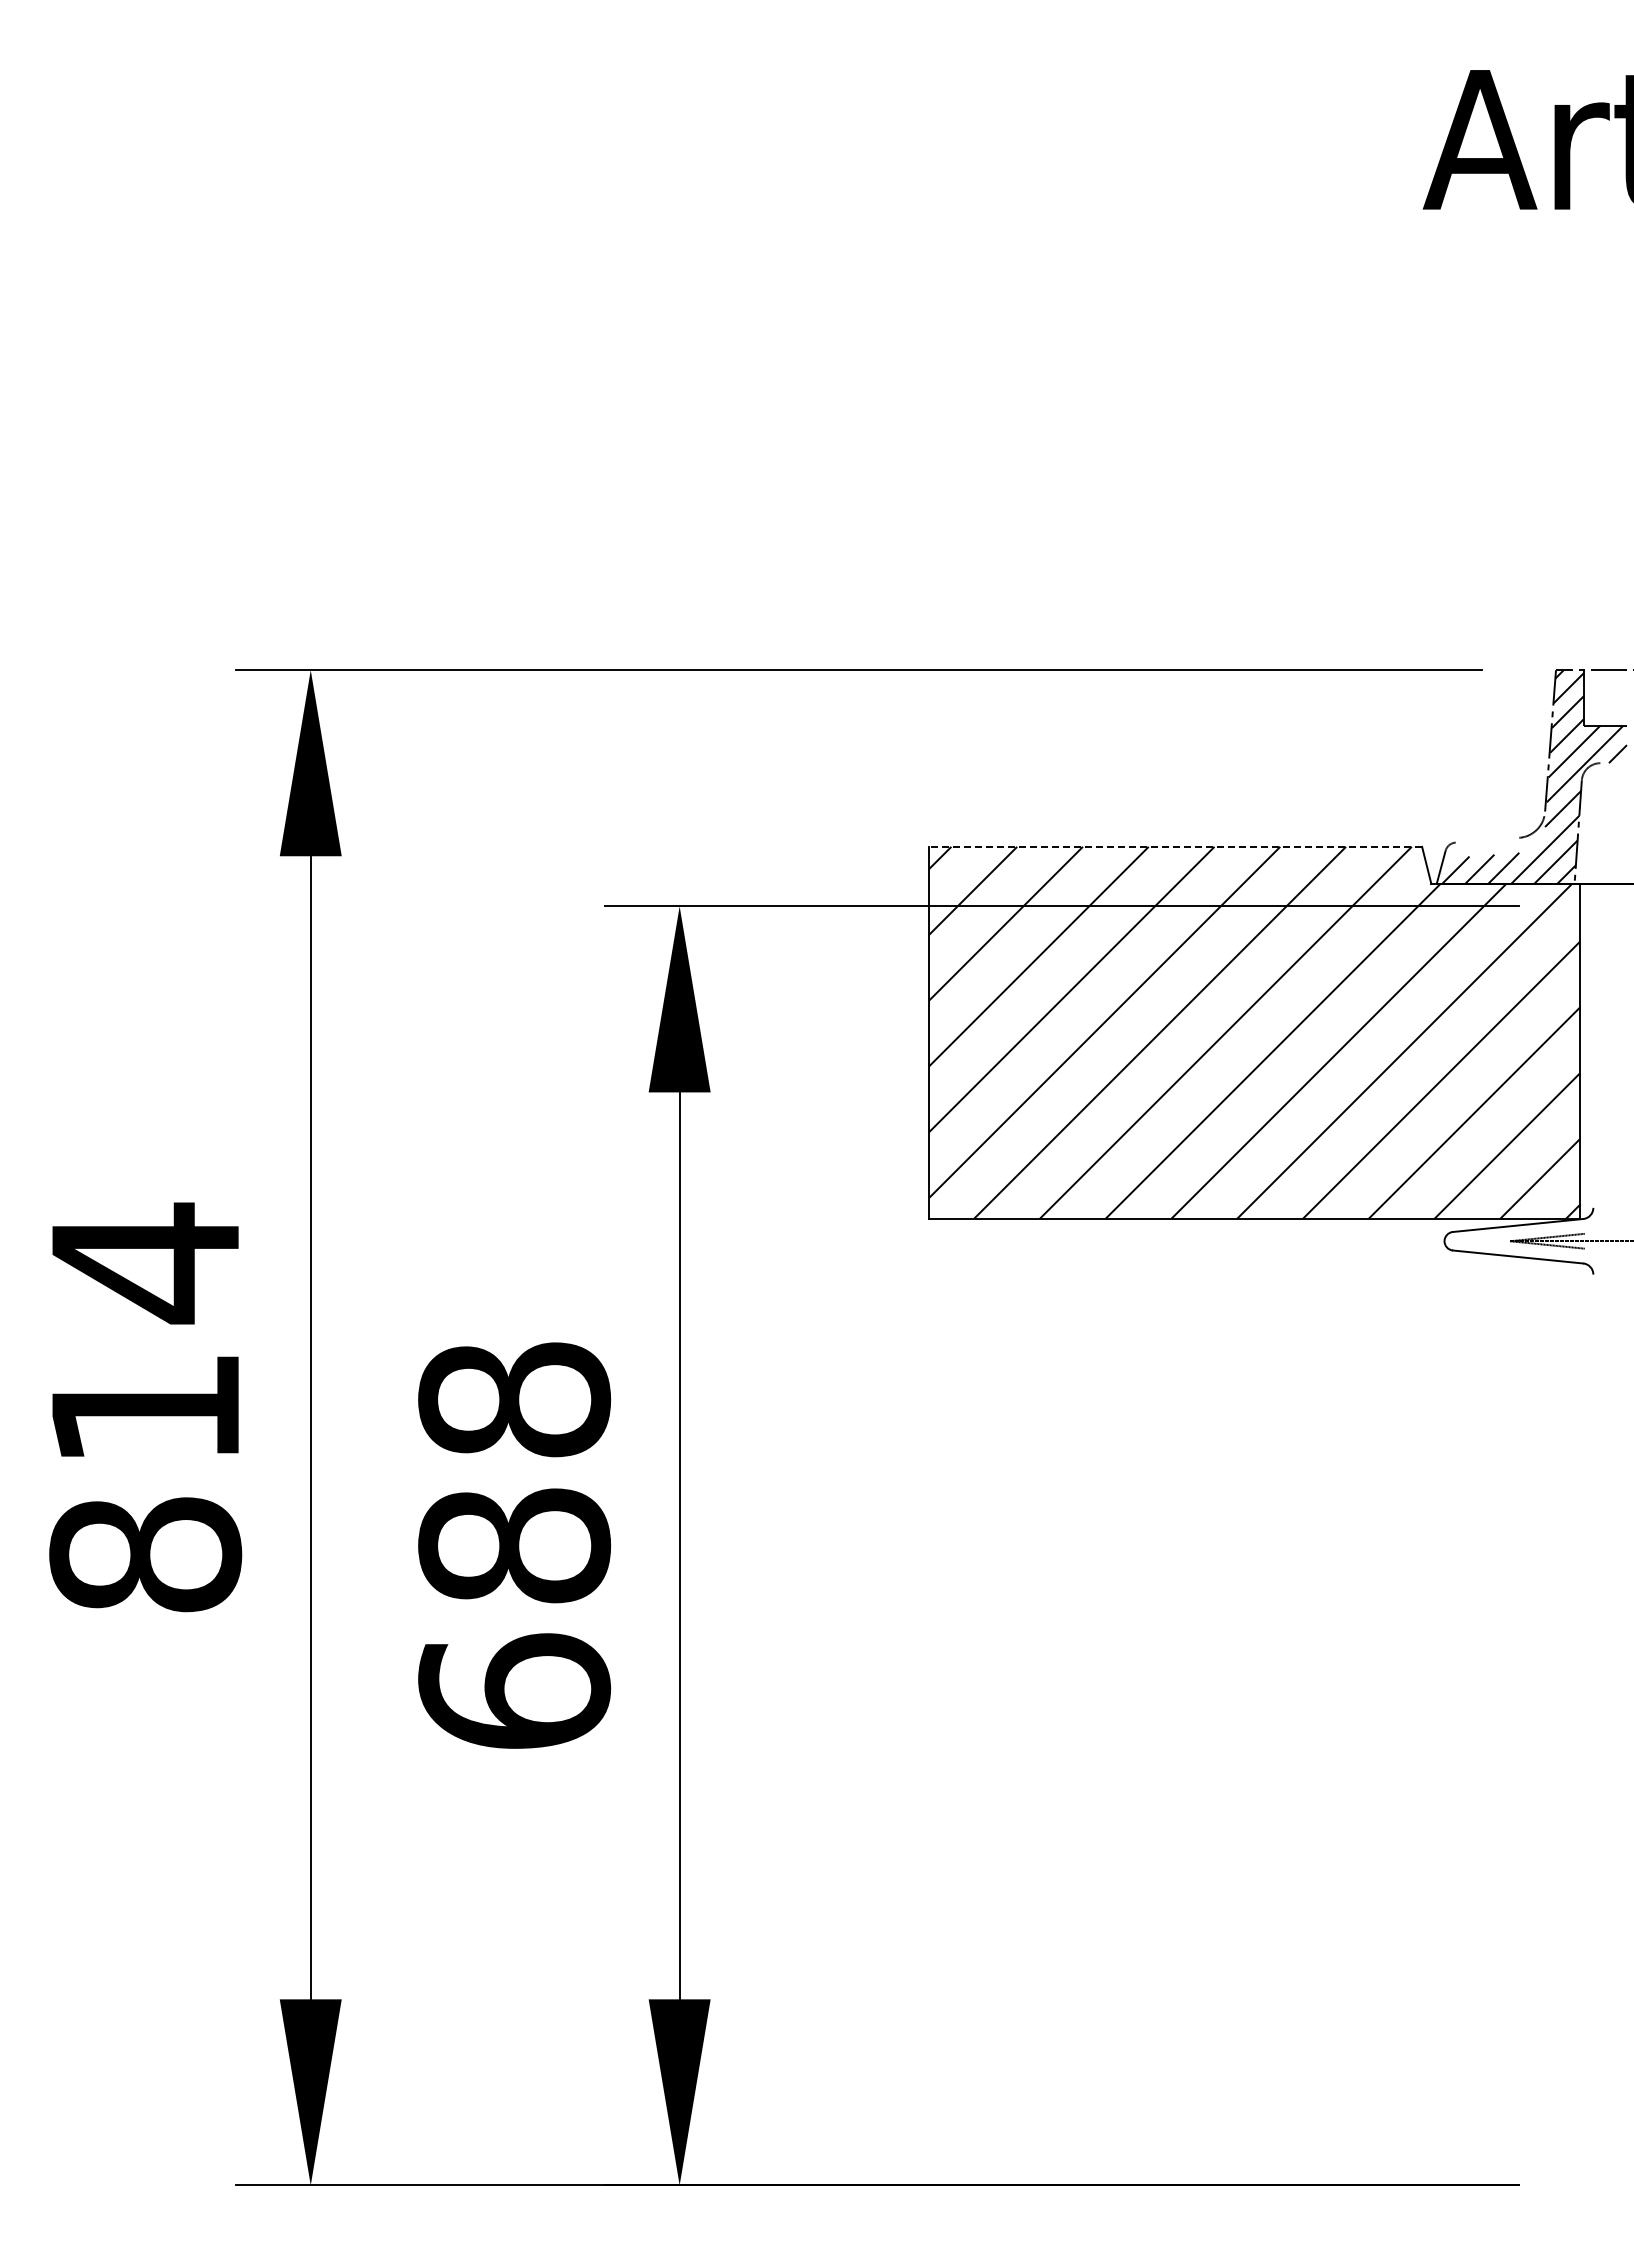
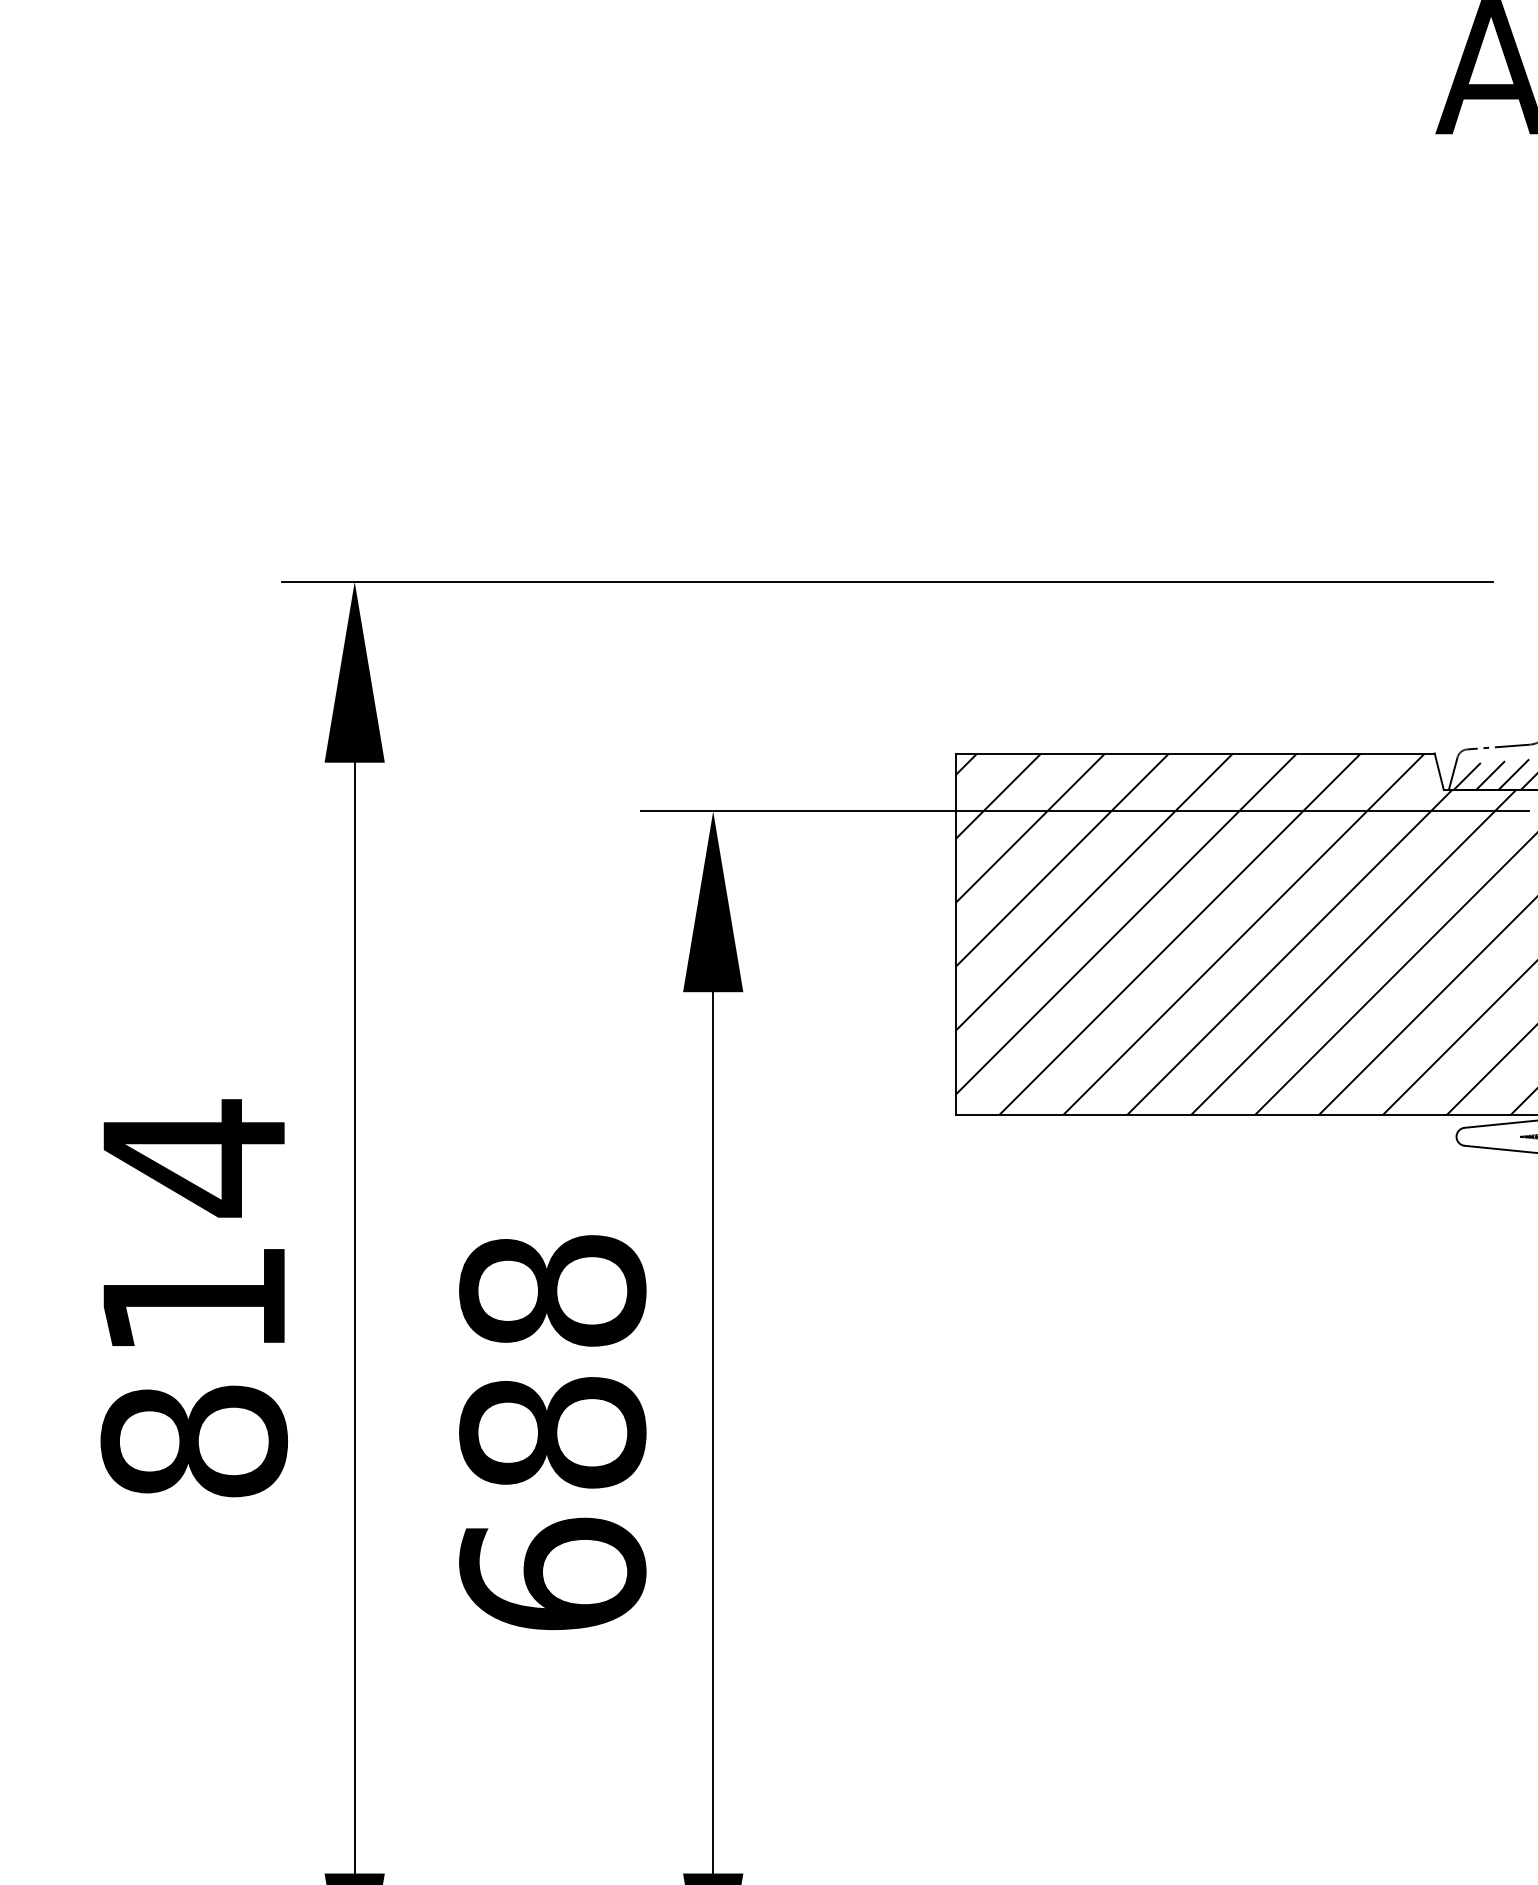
line: (1487, 839) -> (1498, 746), added
line: (1175, 846) -> (1195, 753), dashed -> solid

